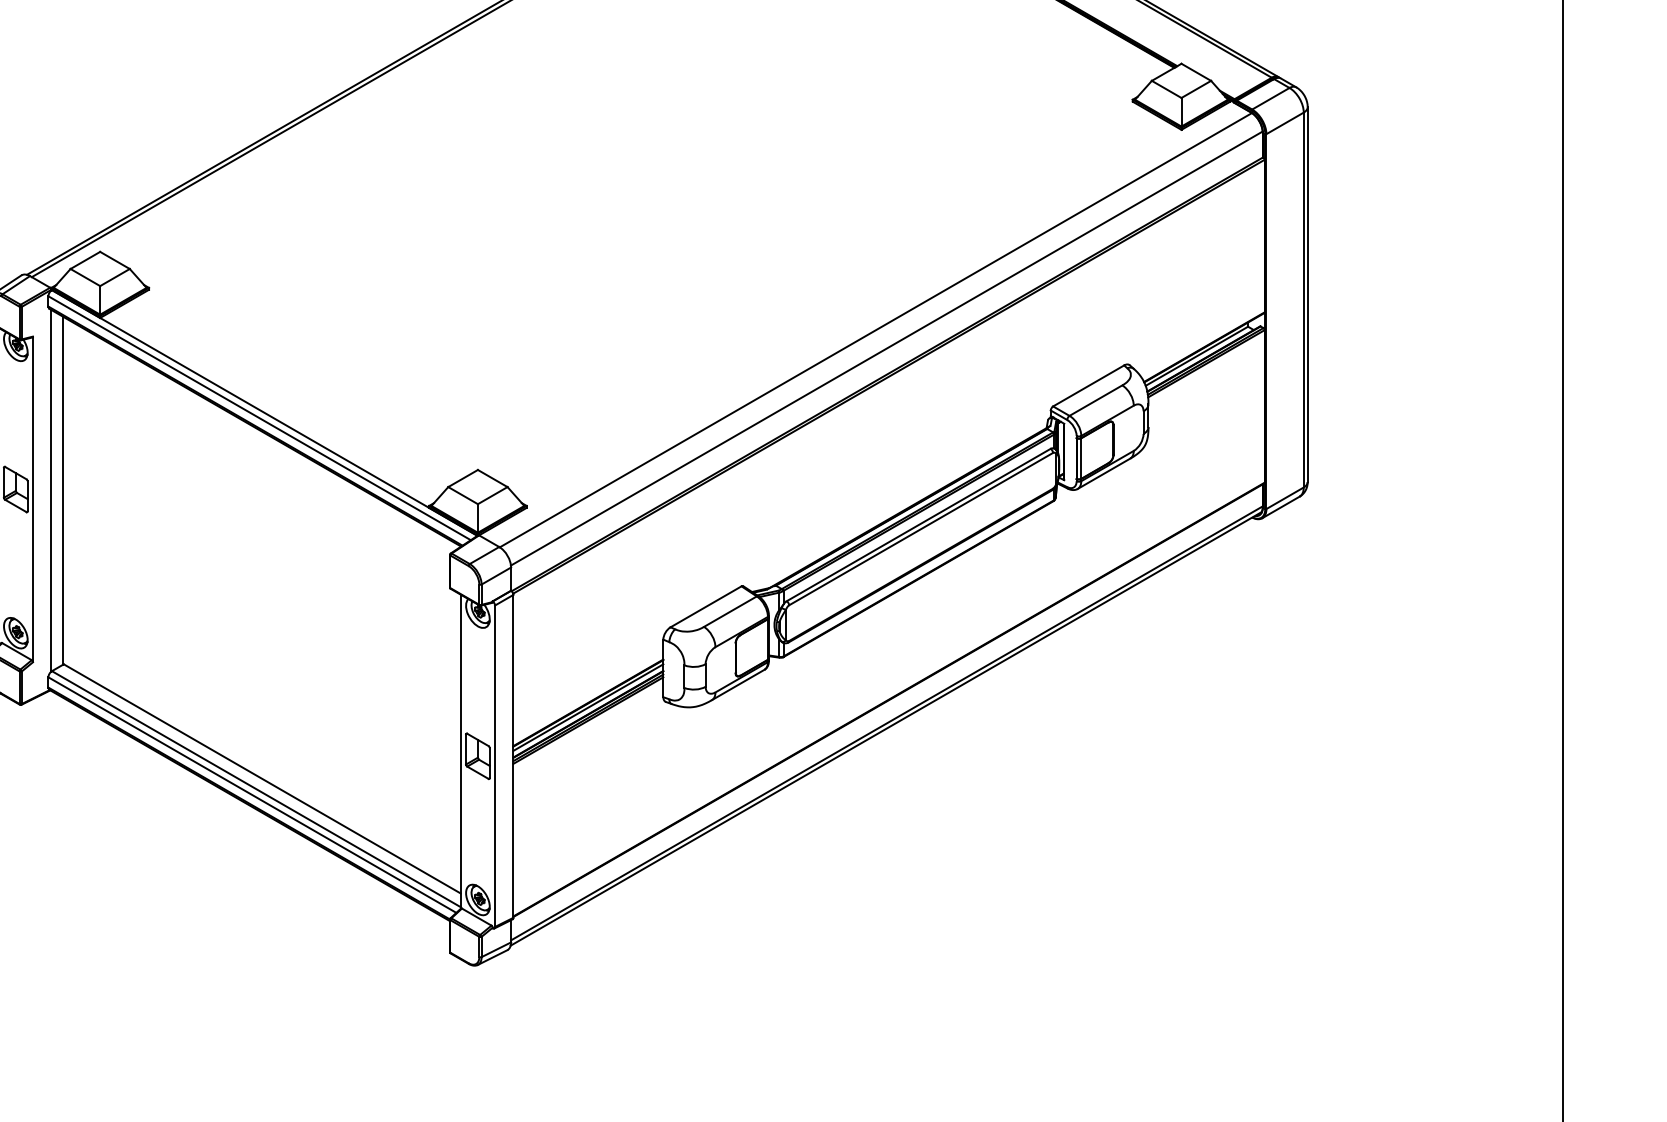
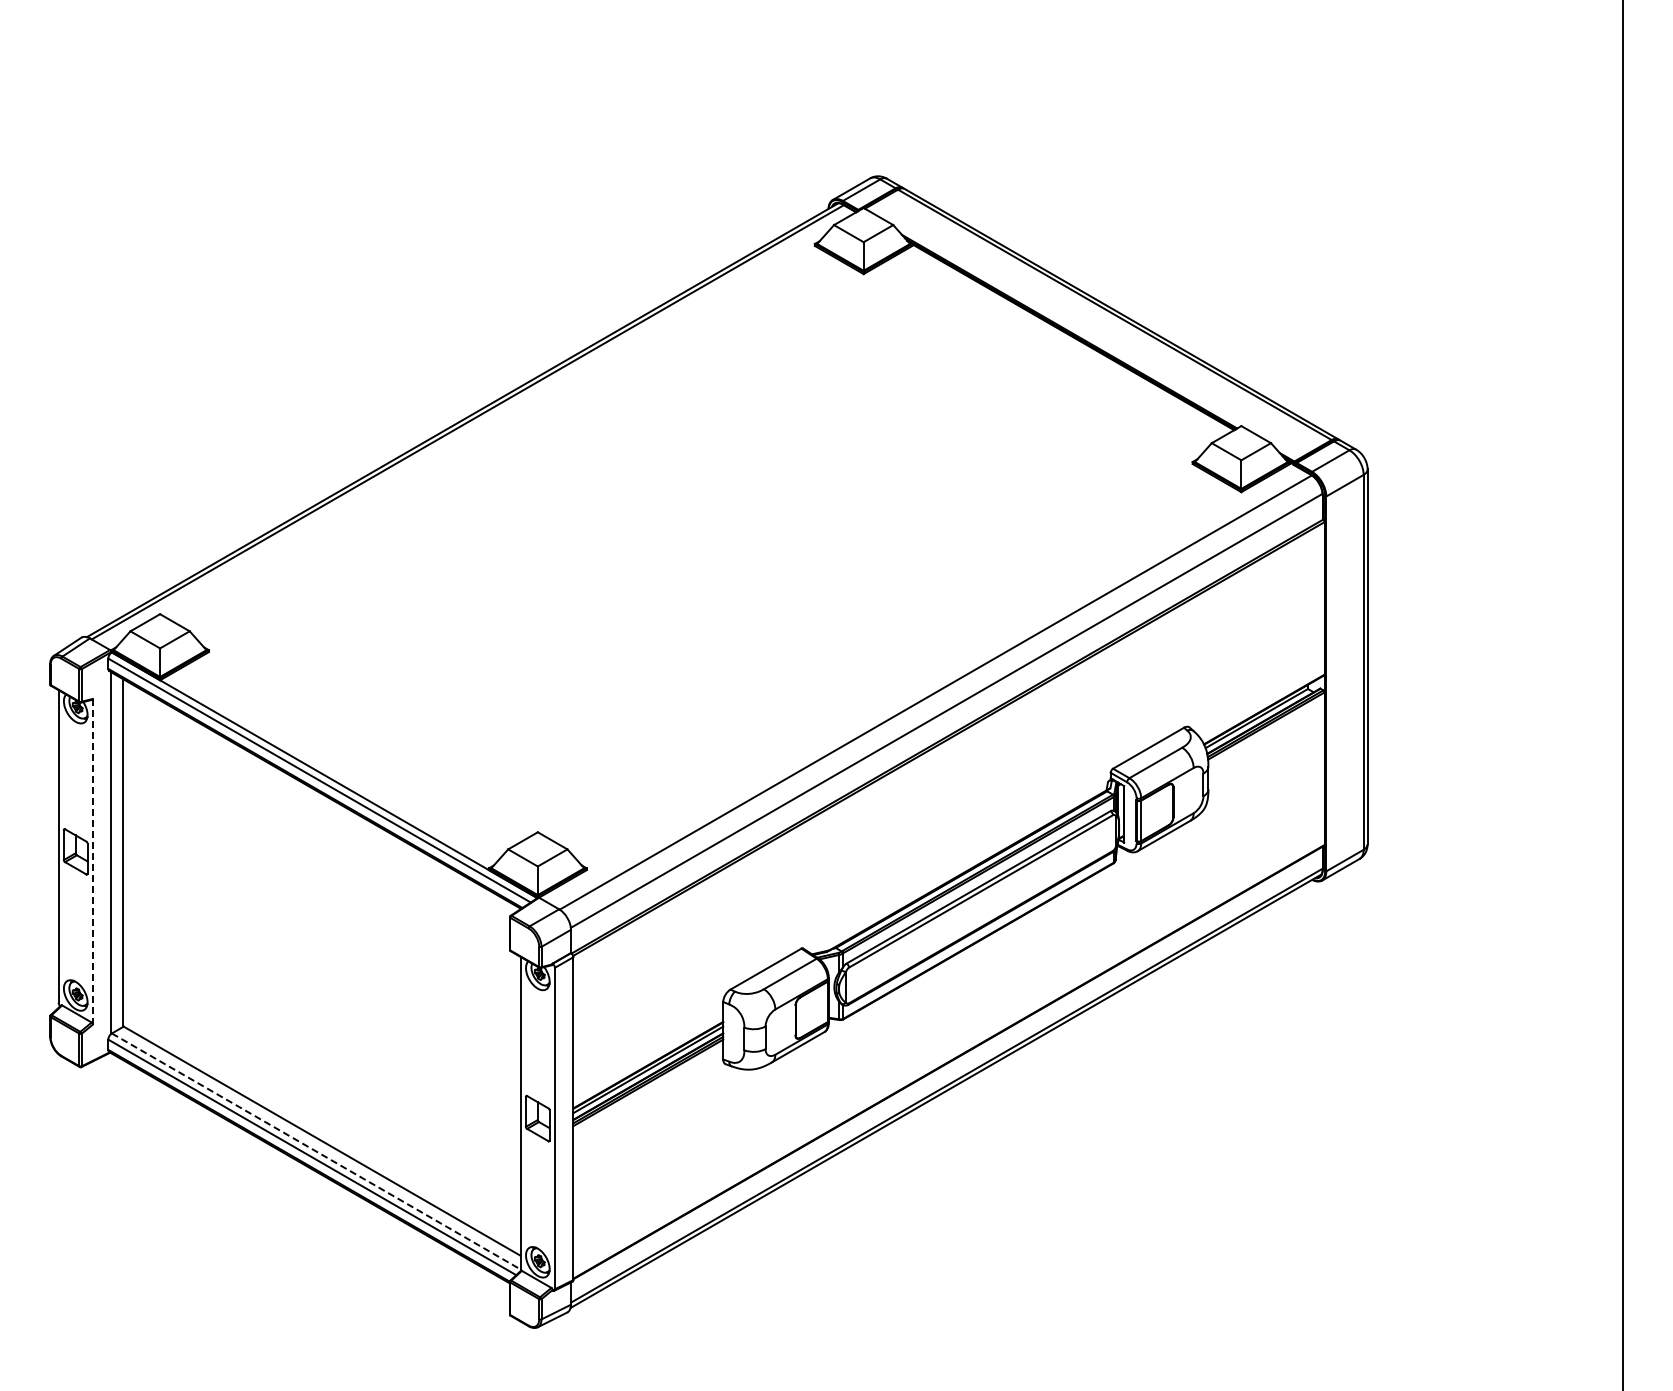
line: (32, 499) -> (92, 861), solid -> dashed
line: (256, 789) -> (316, 1151), solid -> dashed

